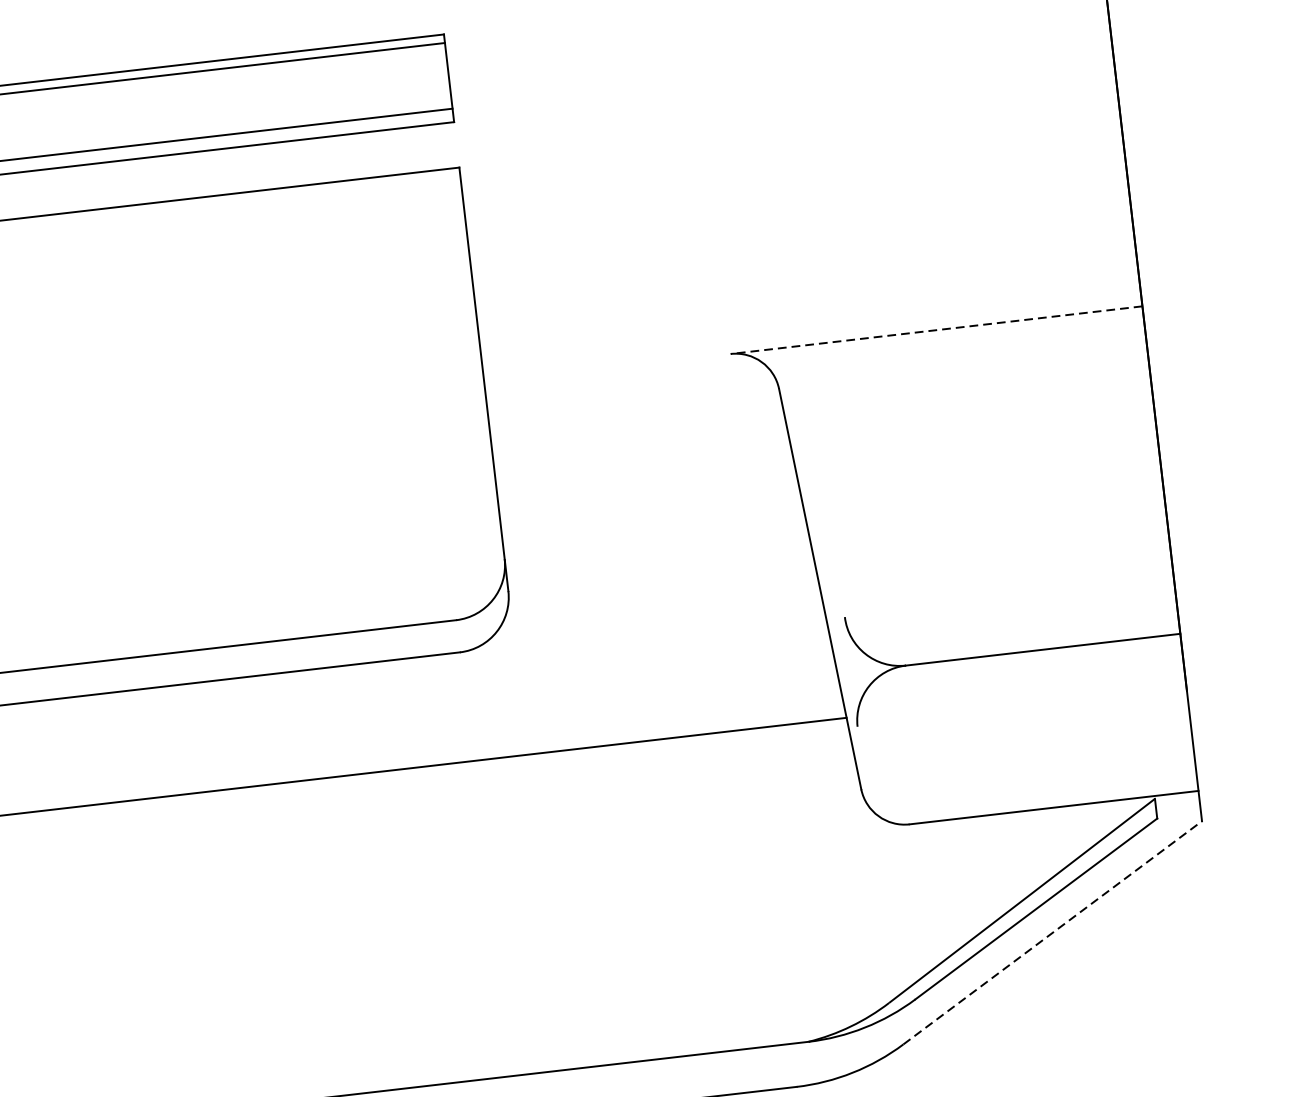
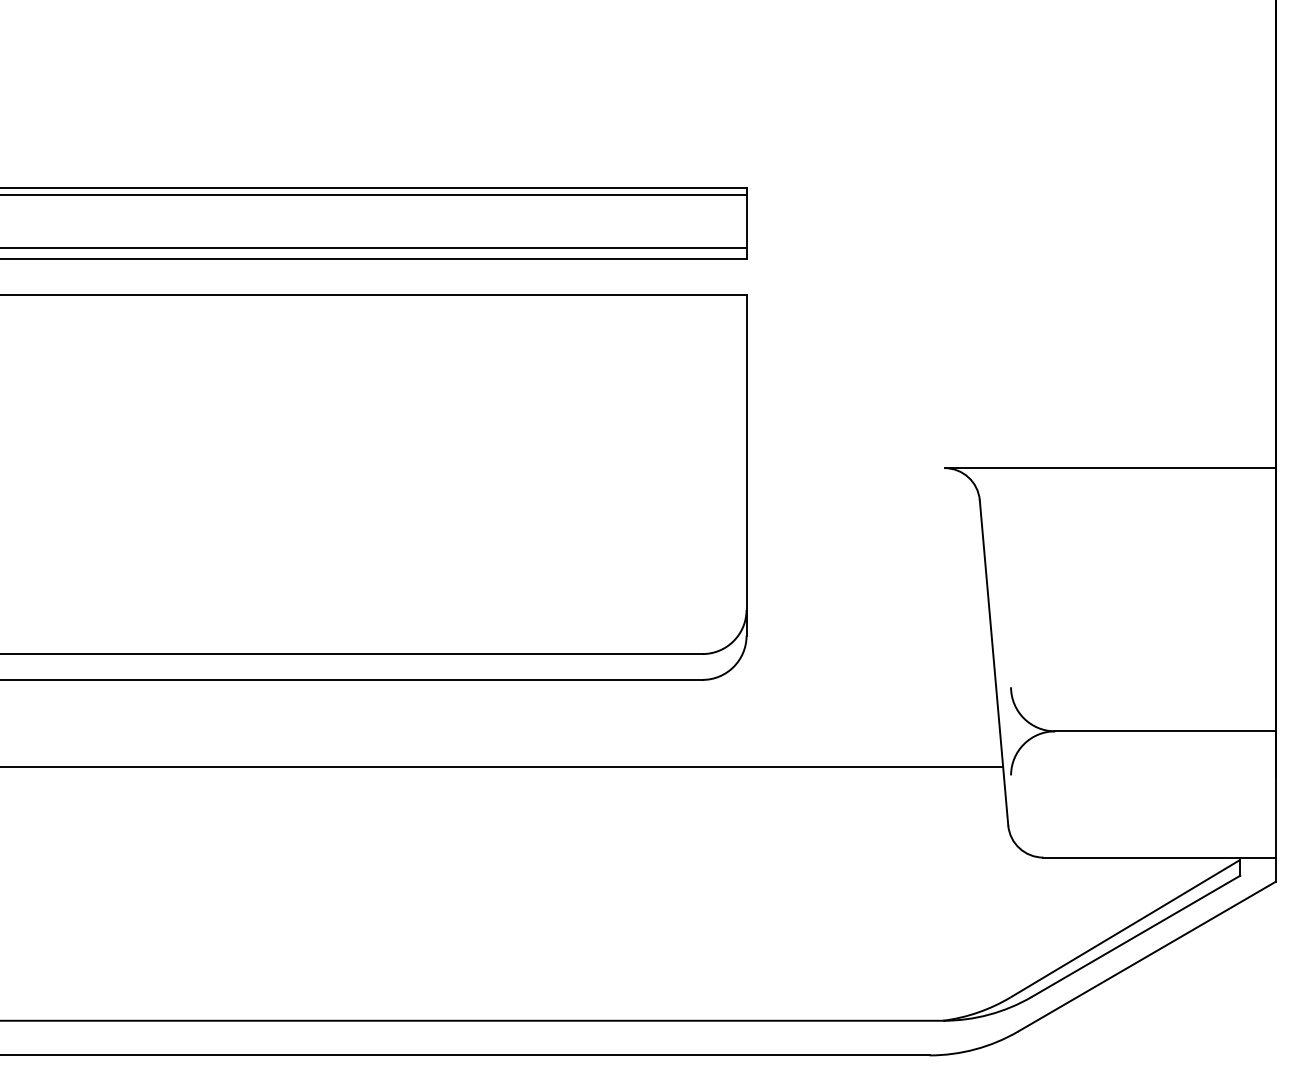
line: (935, 330) -> (1109, 468), dashed -> solid
line: (1052, 932) -> (1146, 956), dashed -> solid

